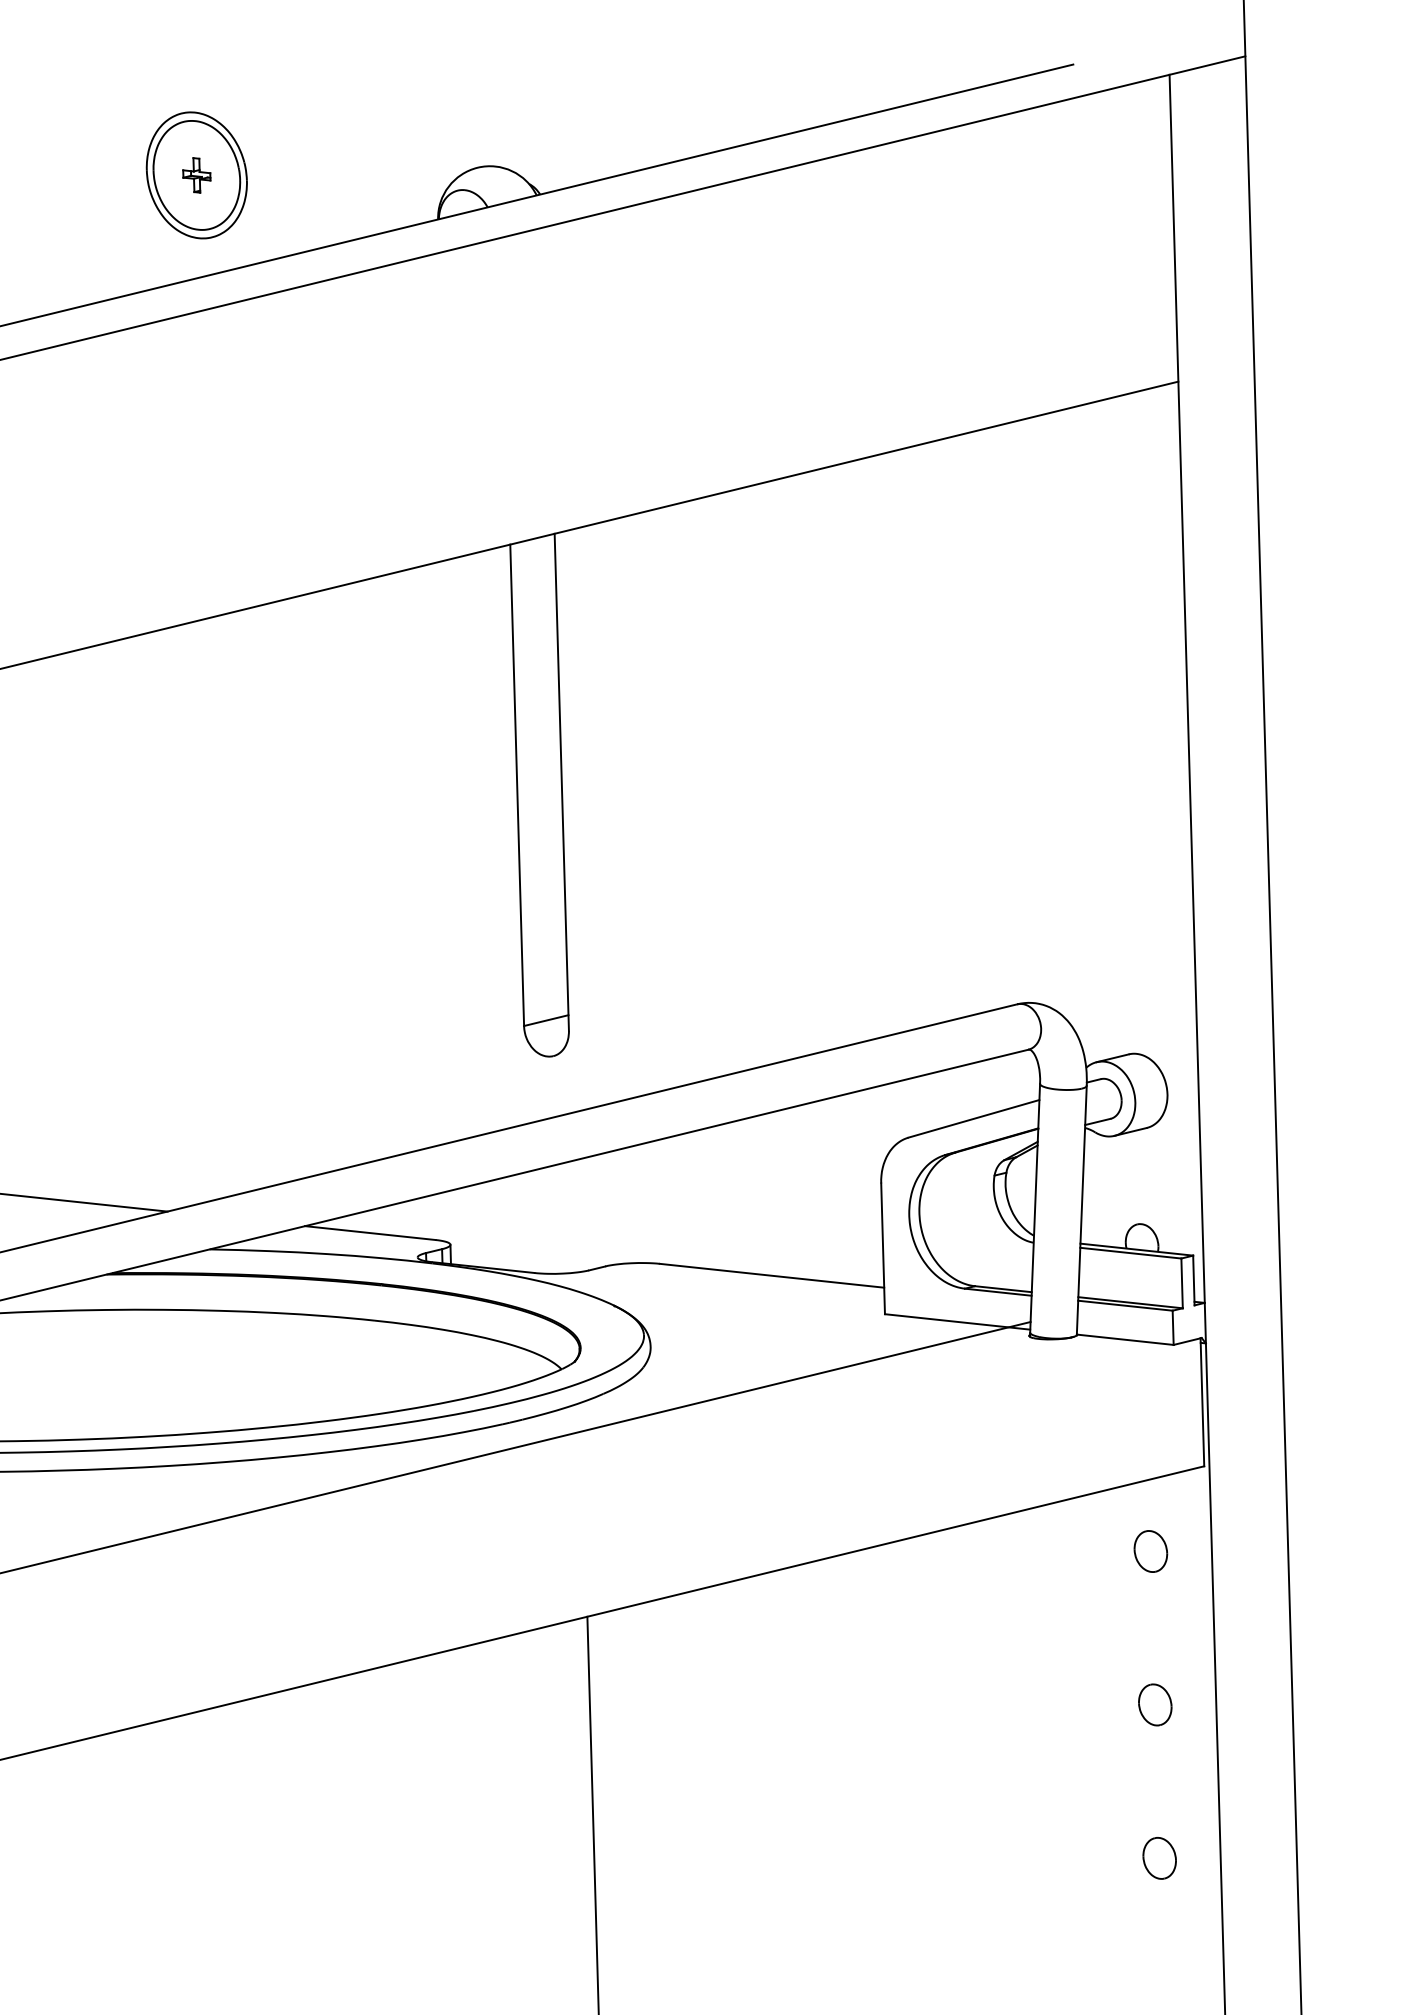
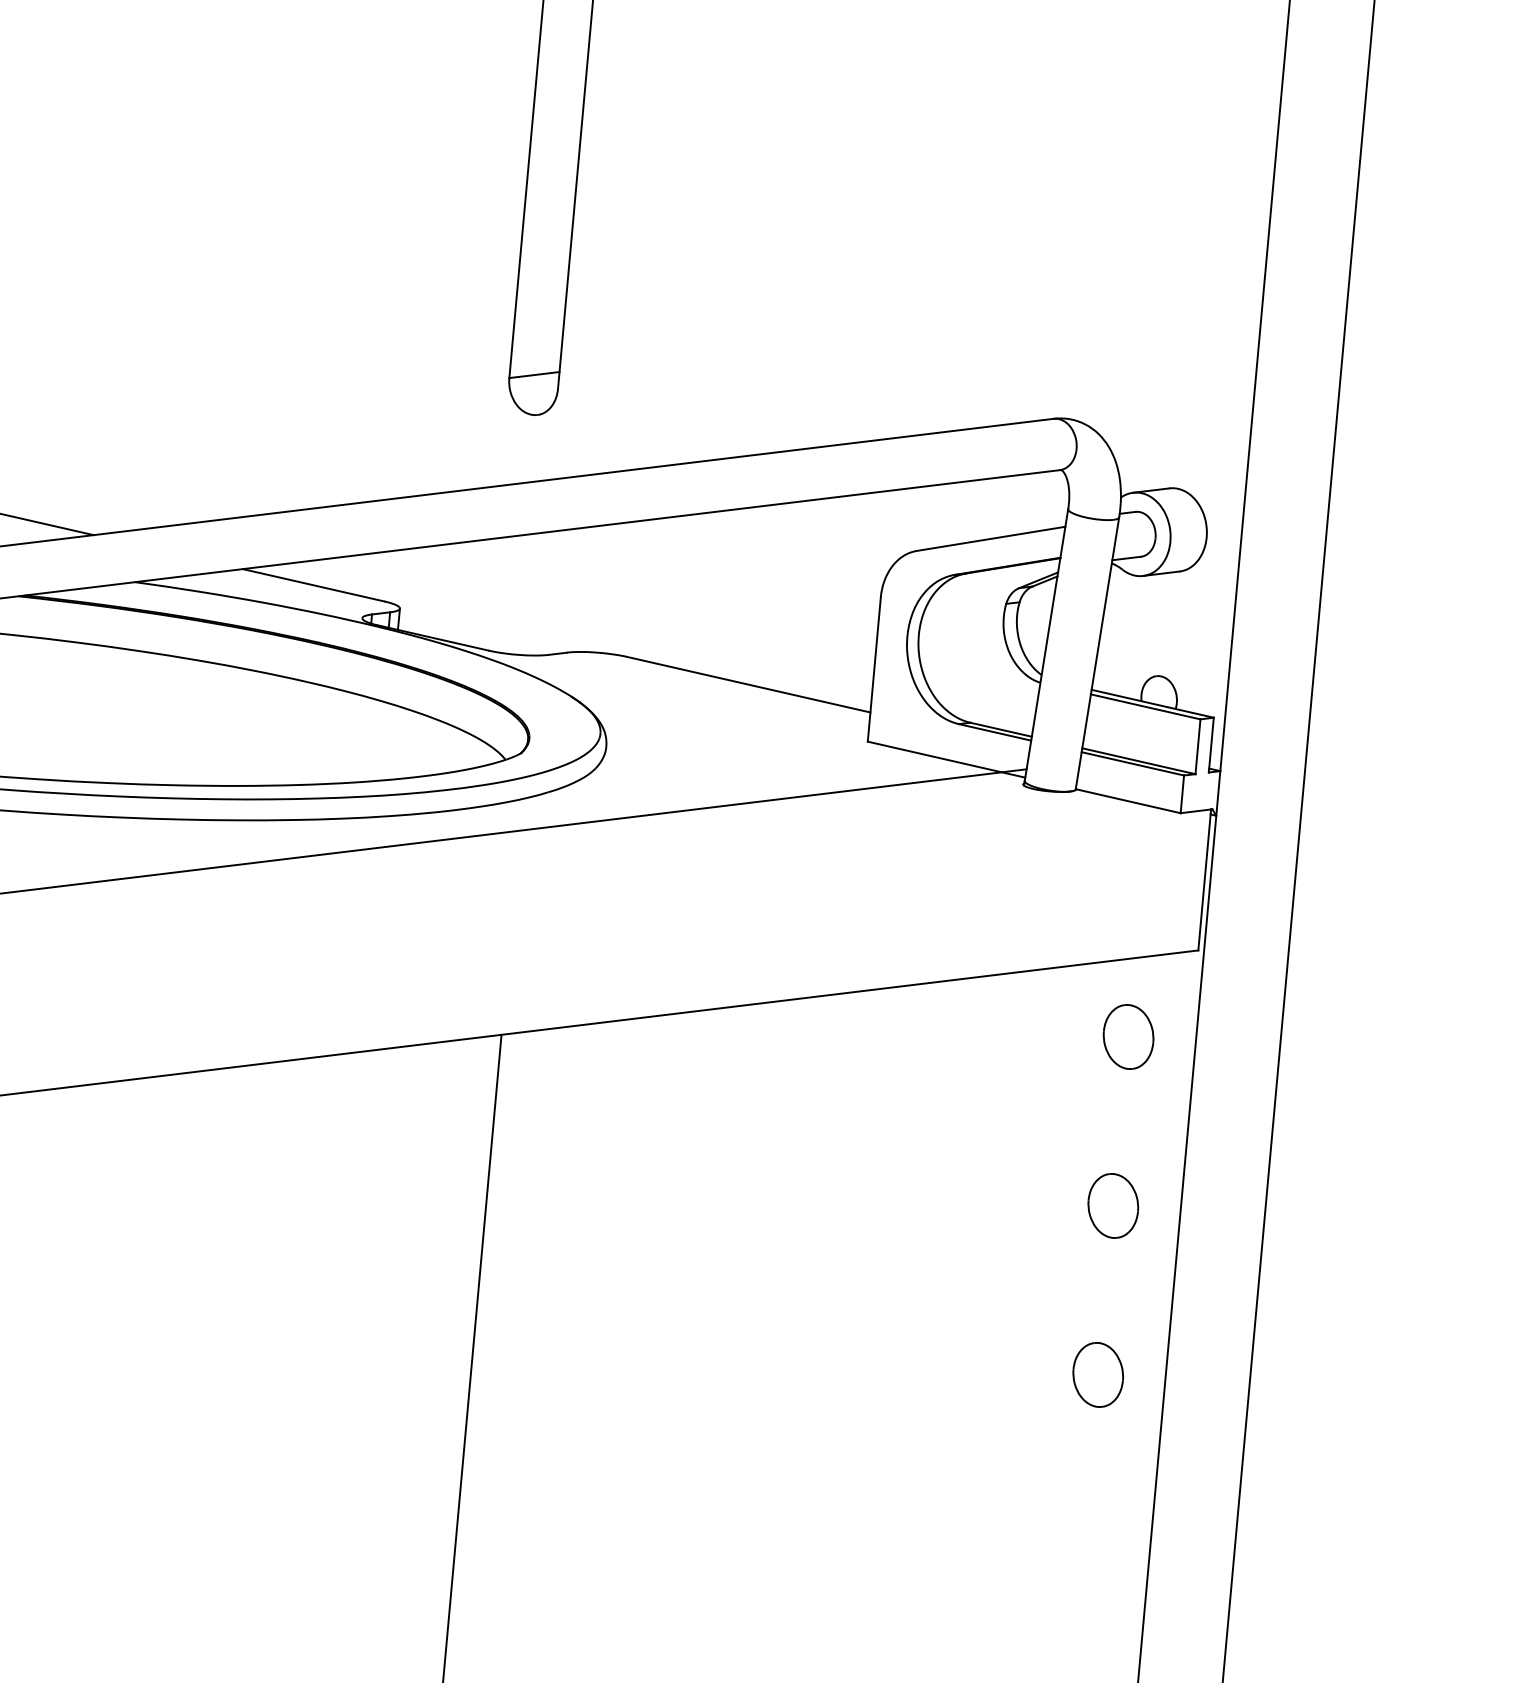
part: (1150, 1551) -> (1128, 1036), size x1.4
part: (1155, 1704) -> (1113, 1205), size x1.4
part: (1159, 1858) -> (1097, 1375), size x1.4

